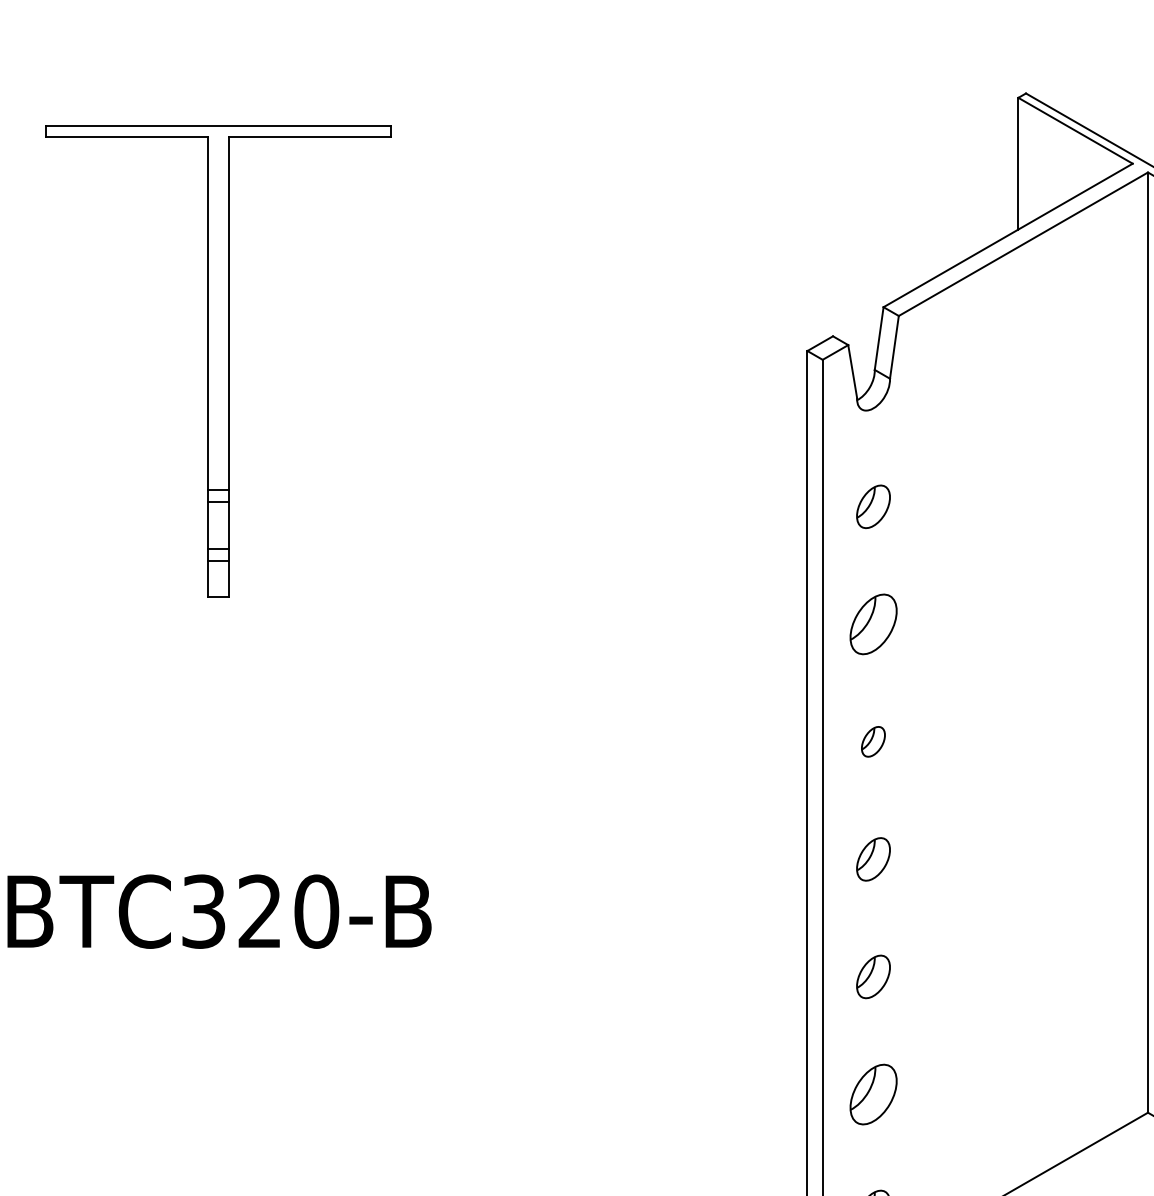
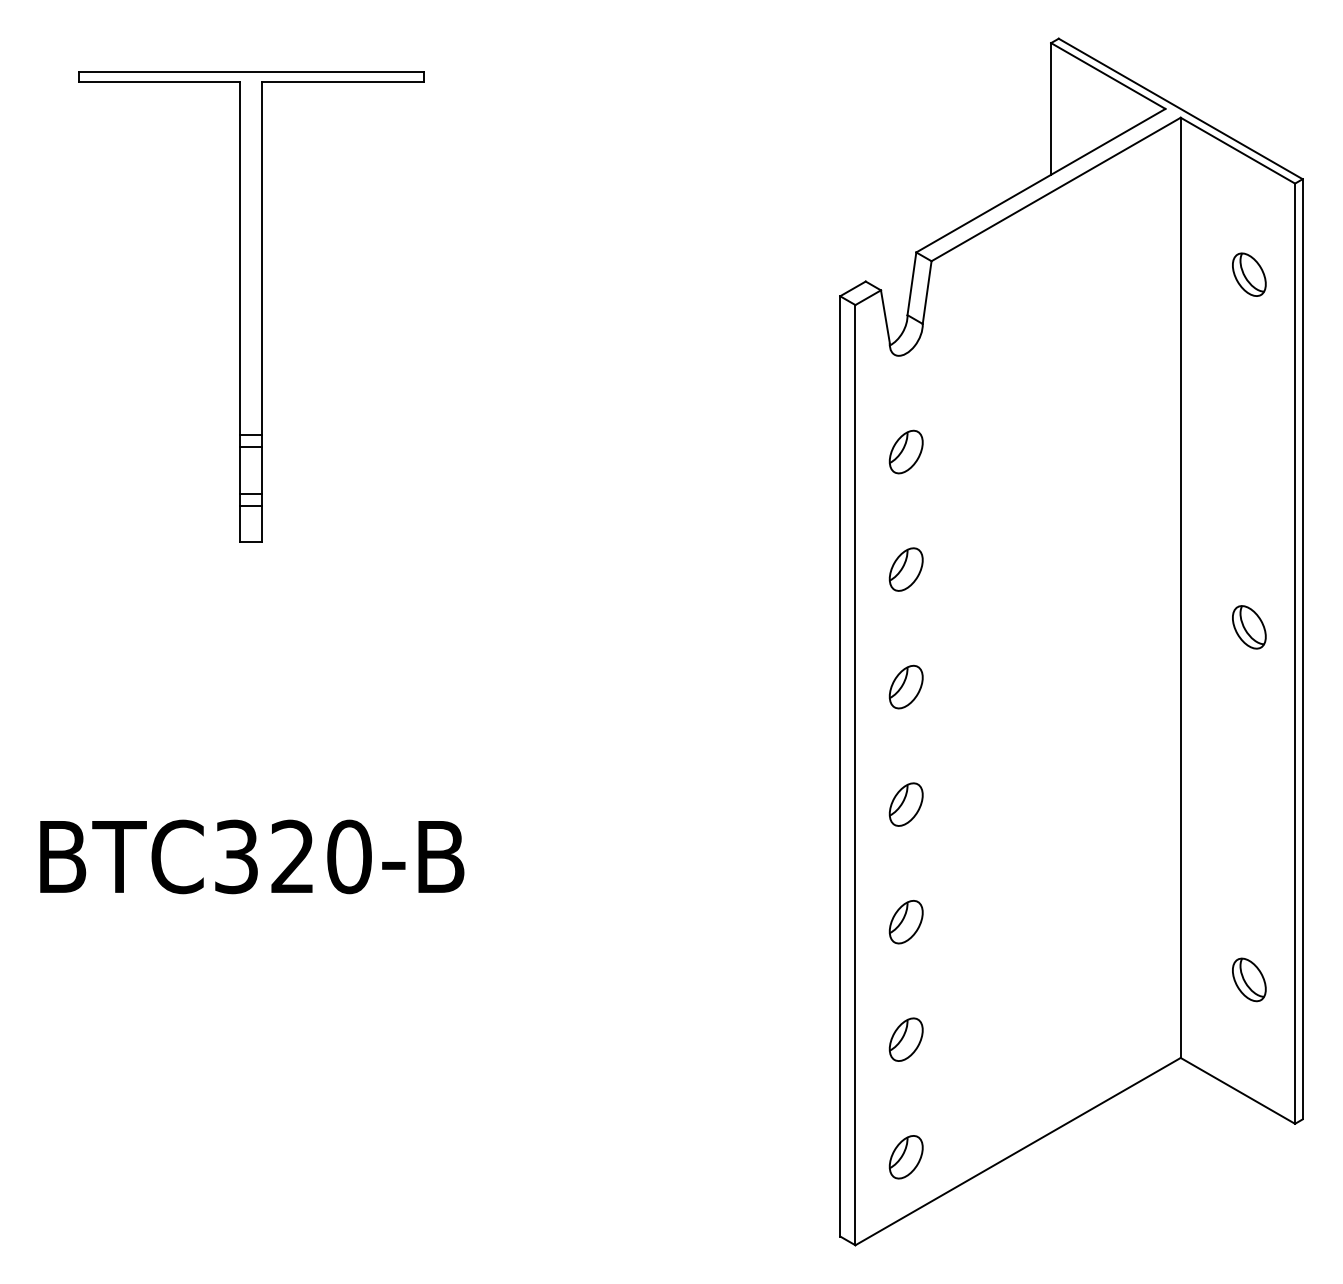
part: (872, 624) -> (905, 569), size x0.71
part: (872, 741) -> (905, 686), size x1.43
part: (872, 1094) -> (905, 1039), size x0.71

